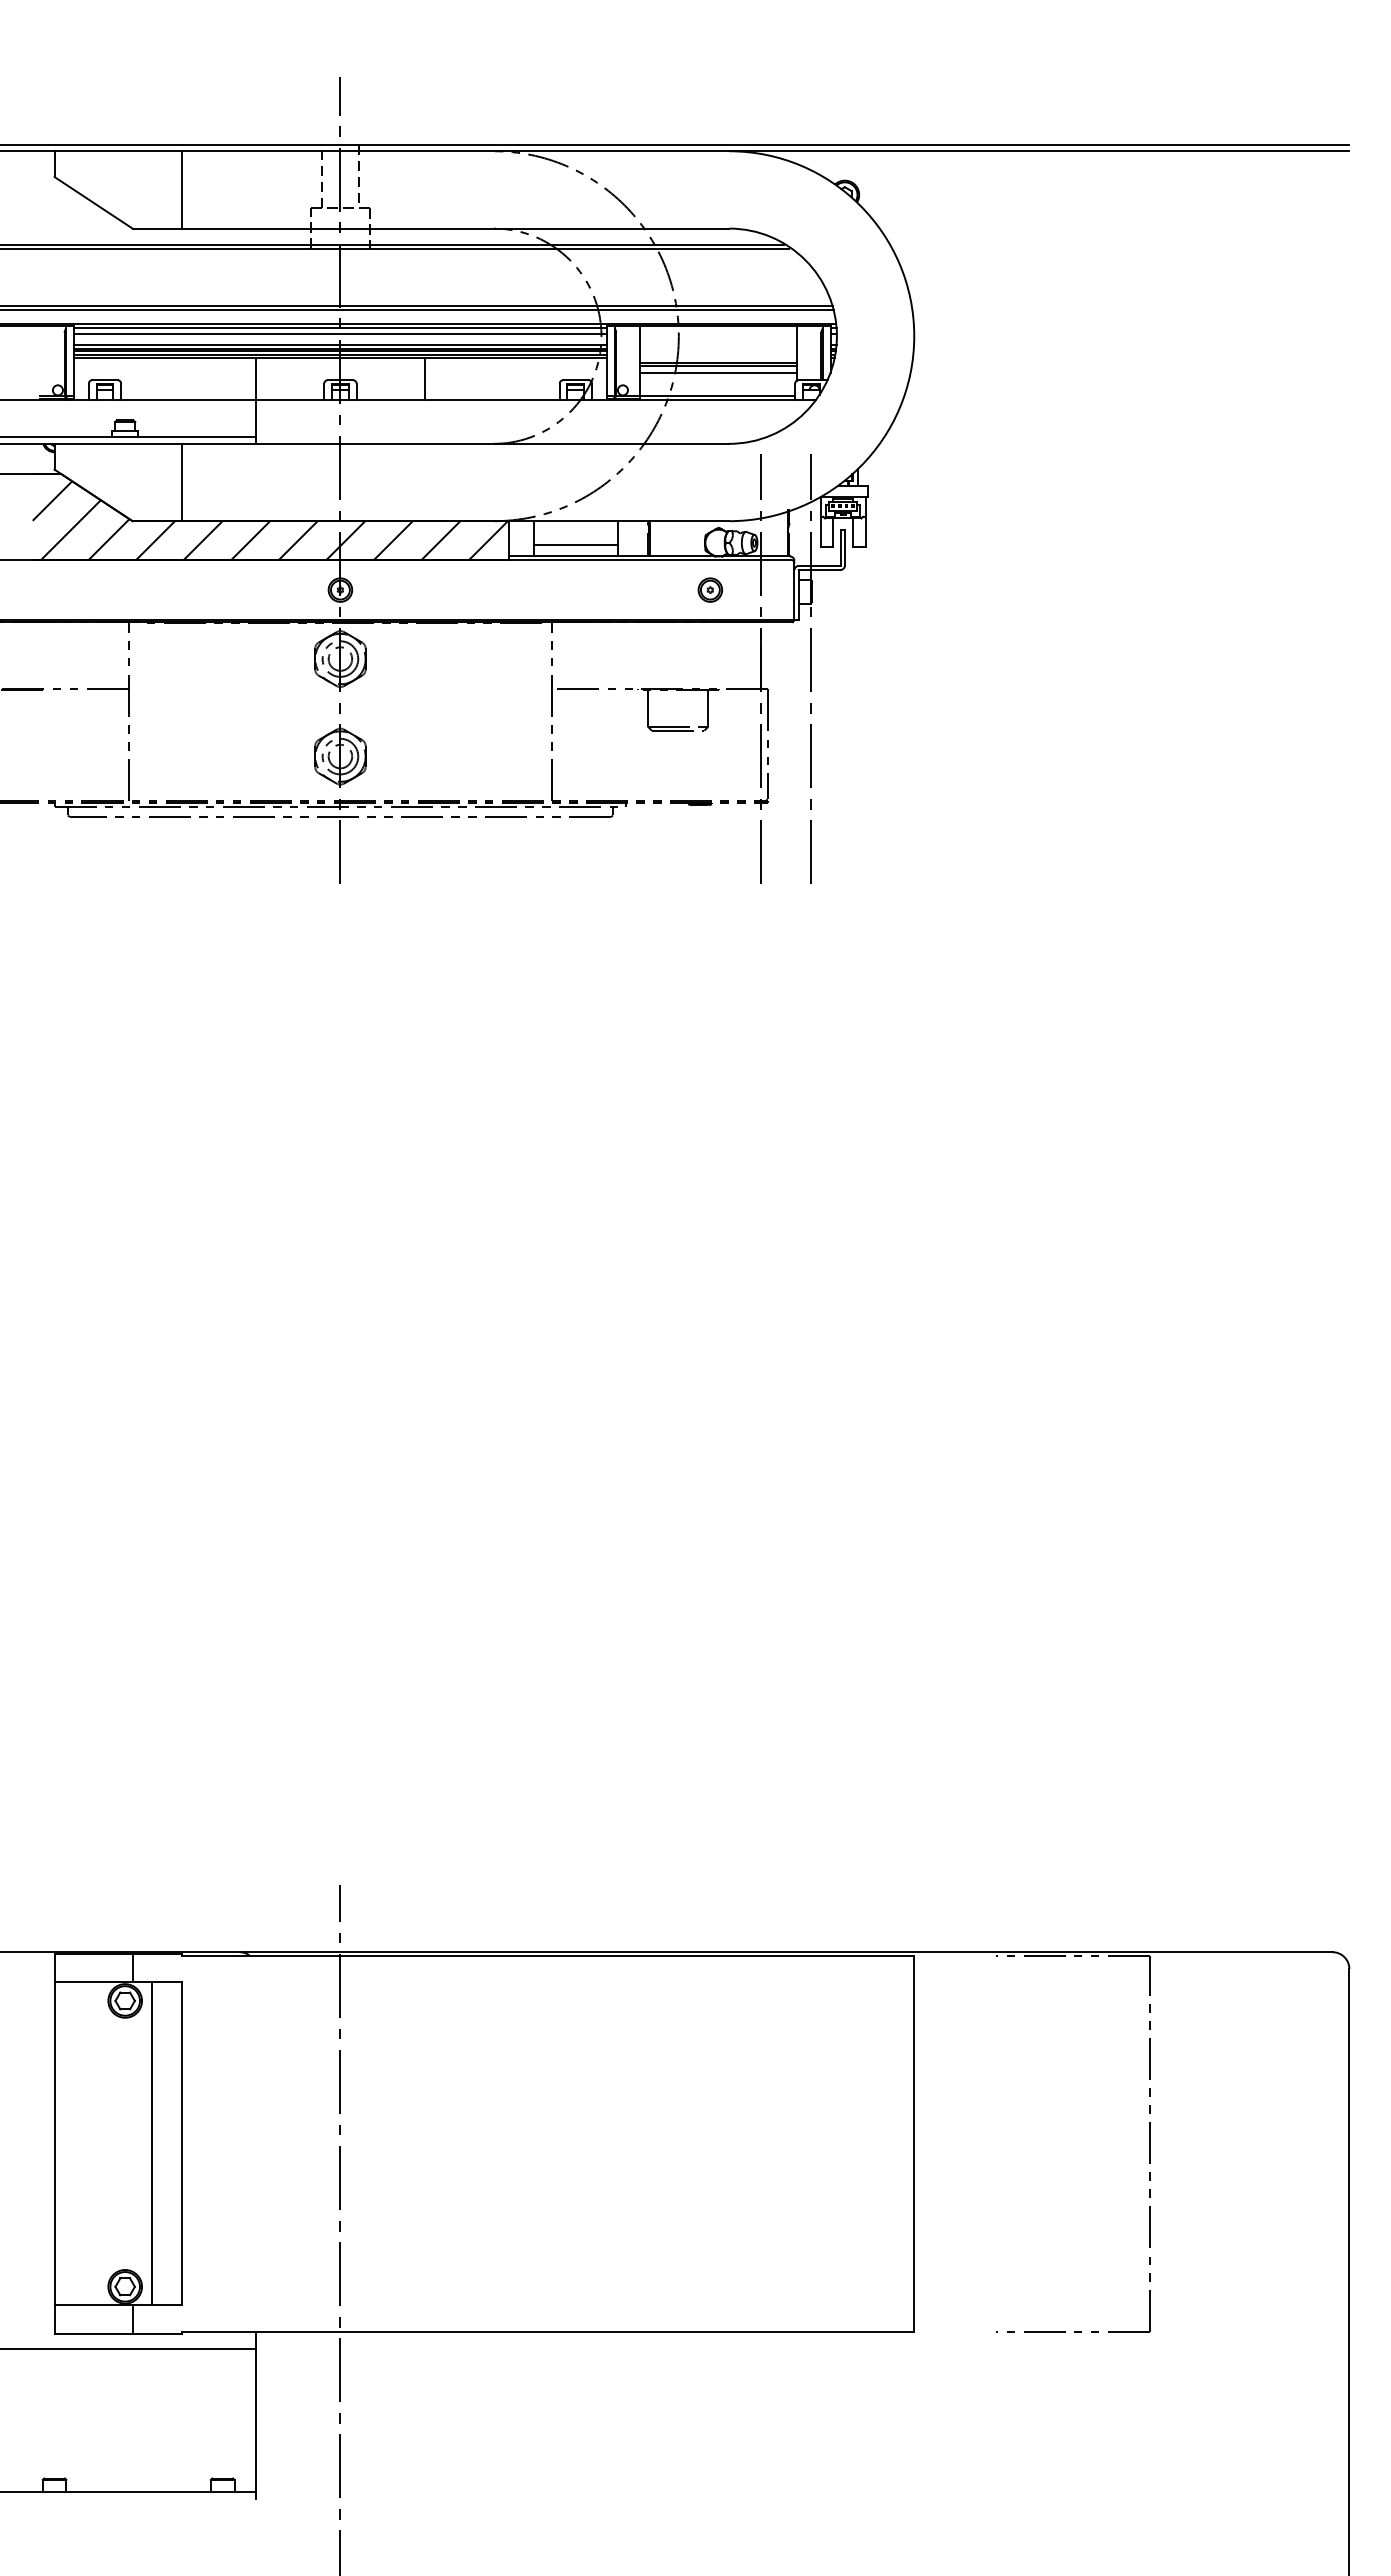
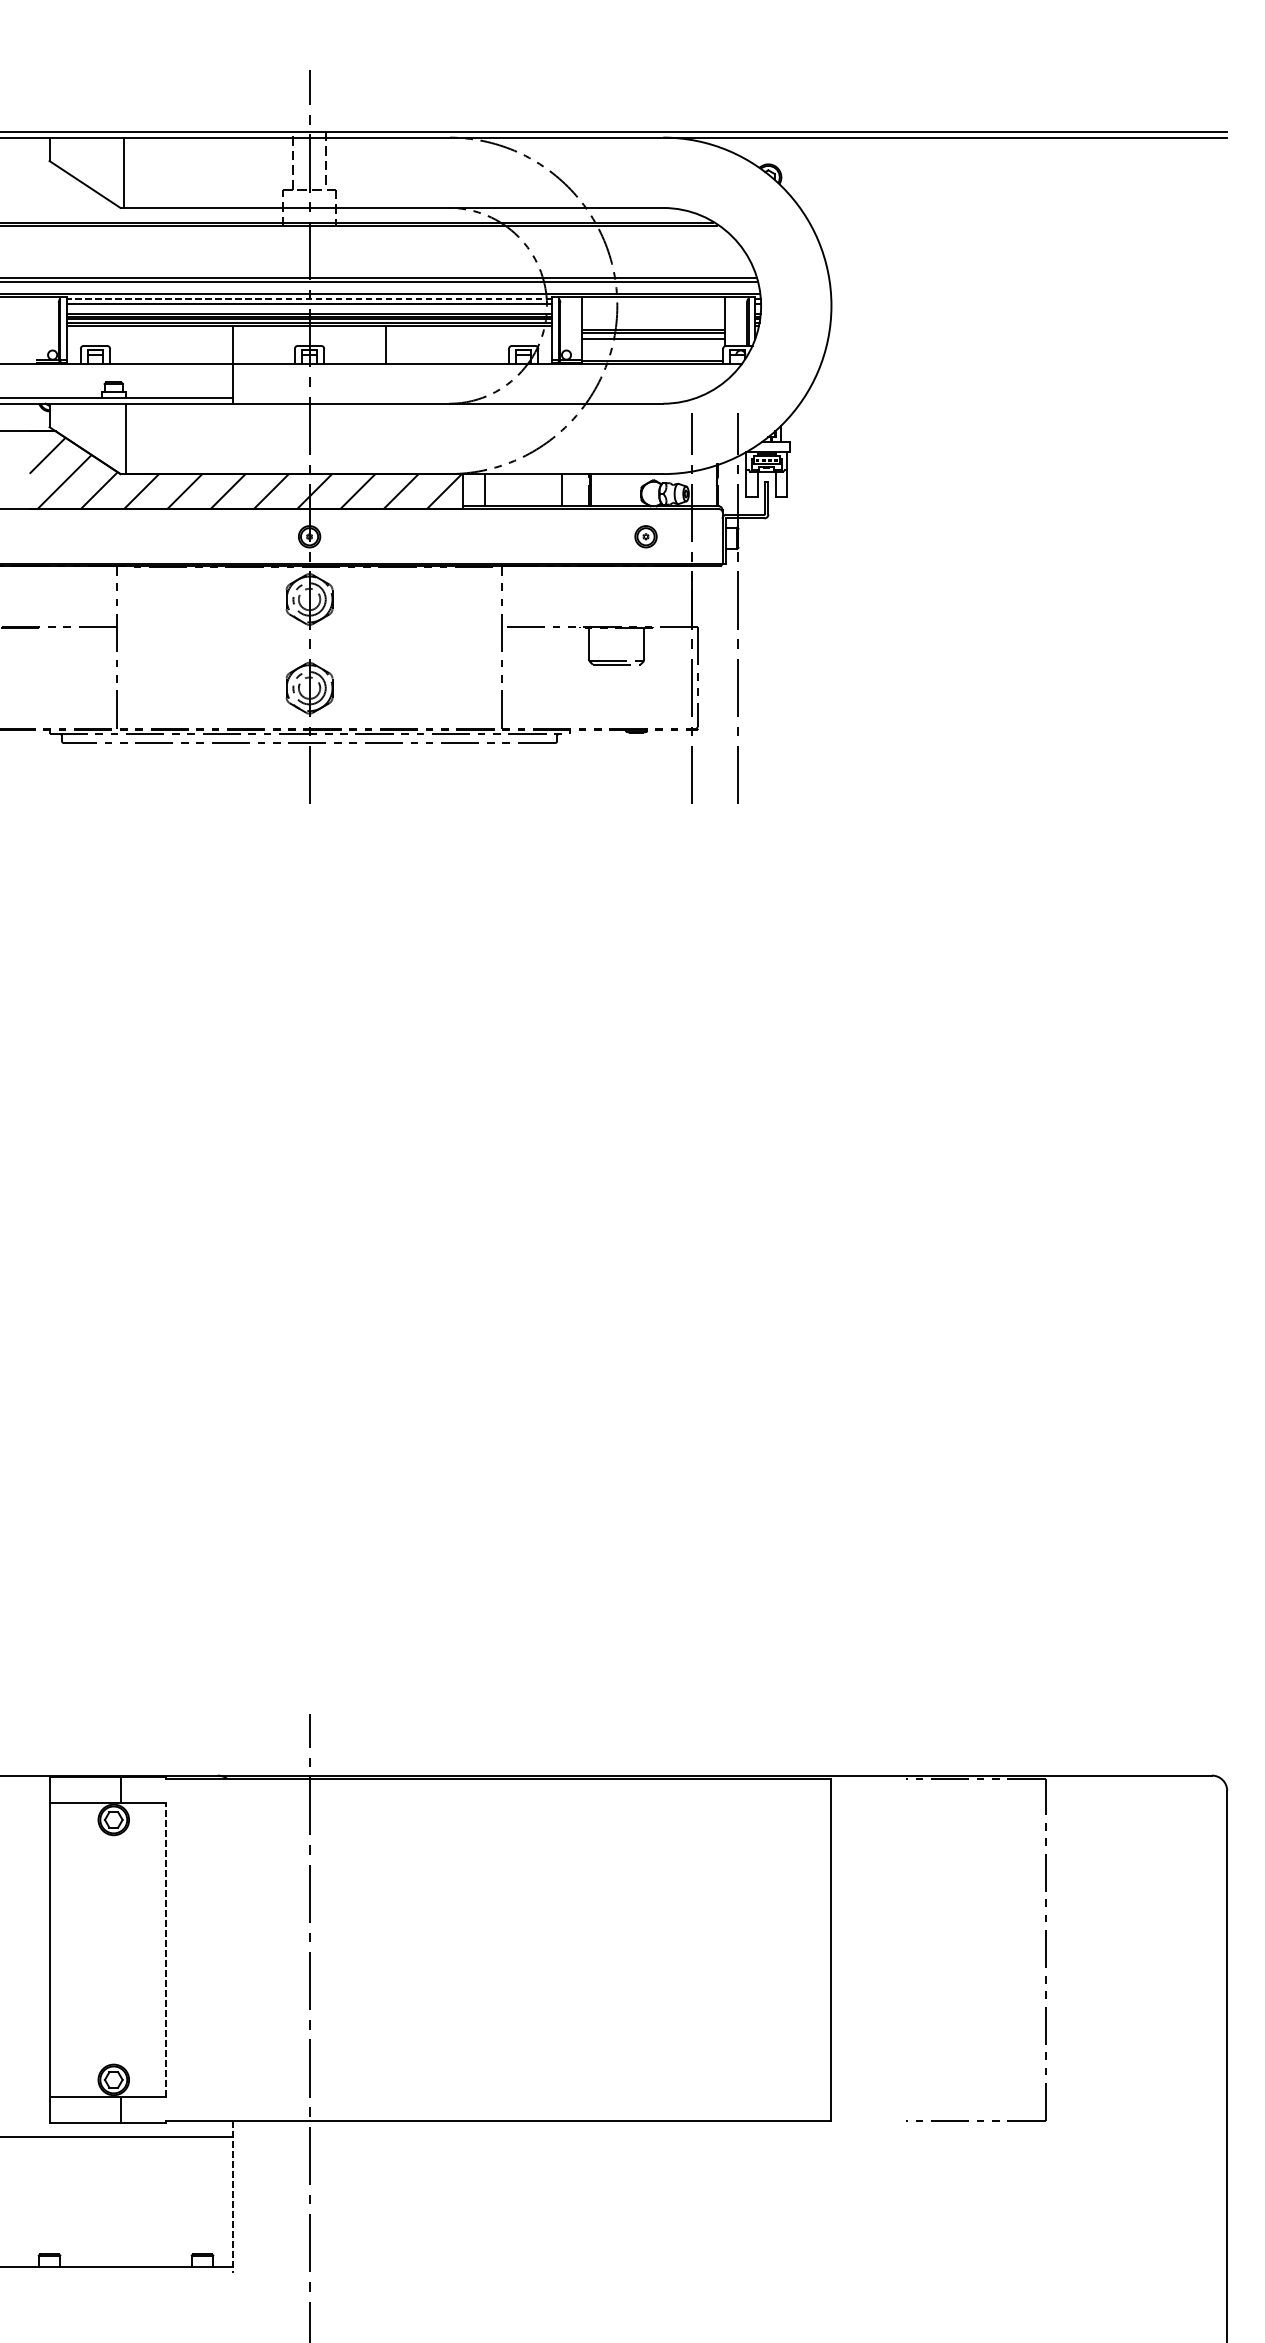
line: (182, 189) -> (124, 172), moved
line: (340, 328) -> (309, 298), solid -> dashed
line: (182, 482) -> (125, 438), moved
line: (575, 544) -> (523, 495), removed
line: (152, 2143) -> (138, 1949), removed
line: (182, 2143) -> (165, 1949), solid -> dashed
line: (256, 2415) -> (233, 2196), solid -> dashed

